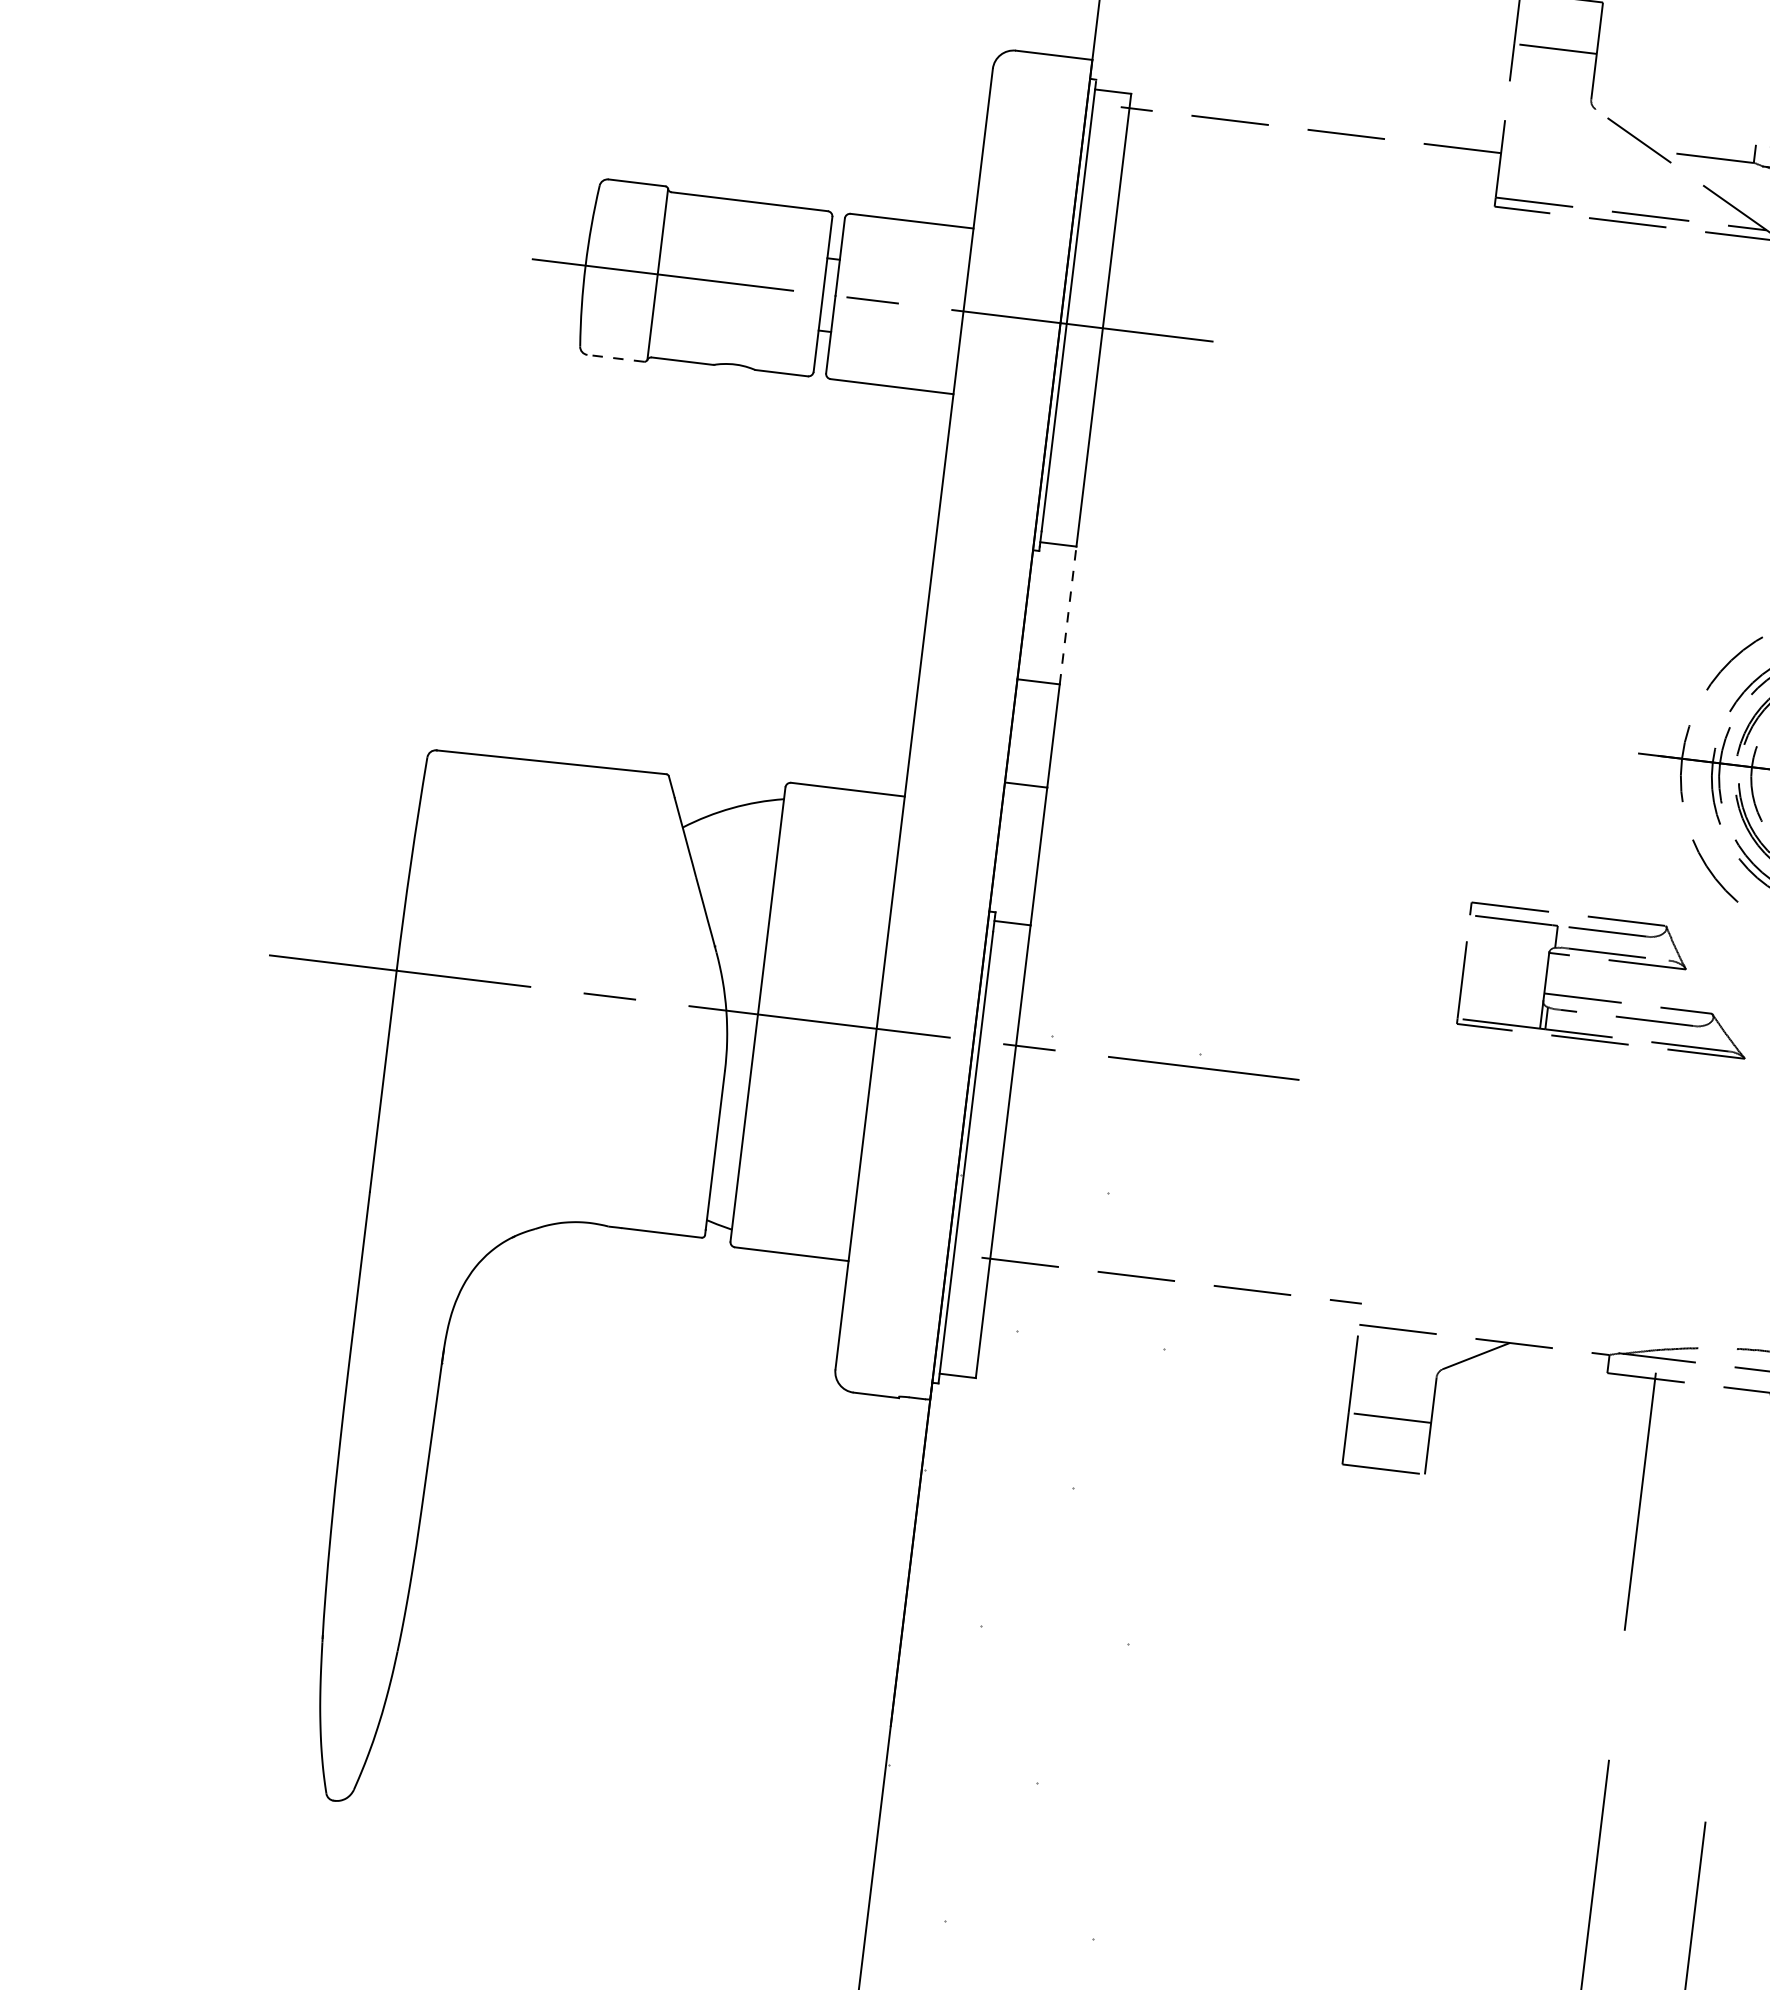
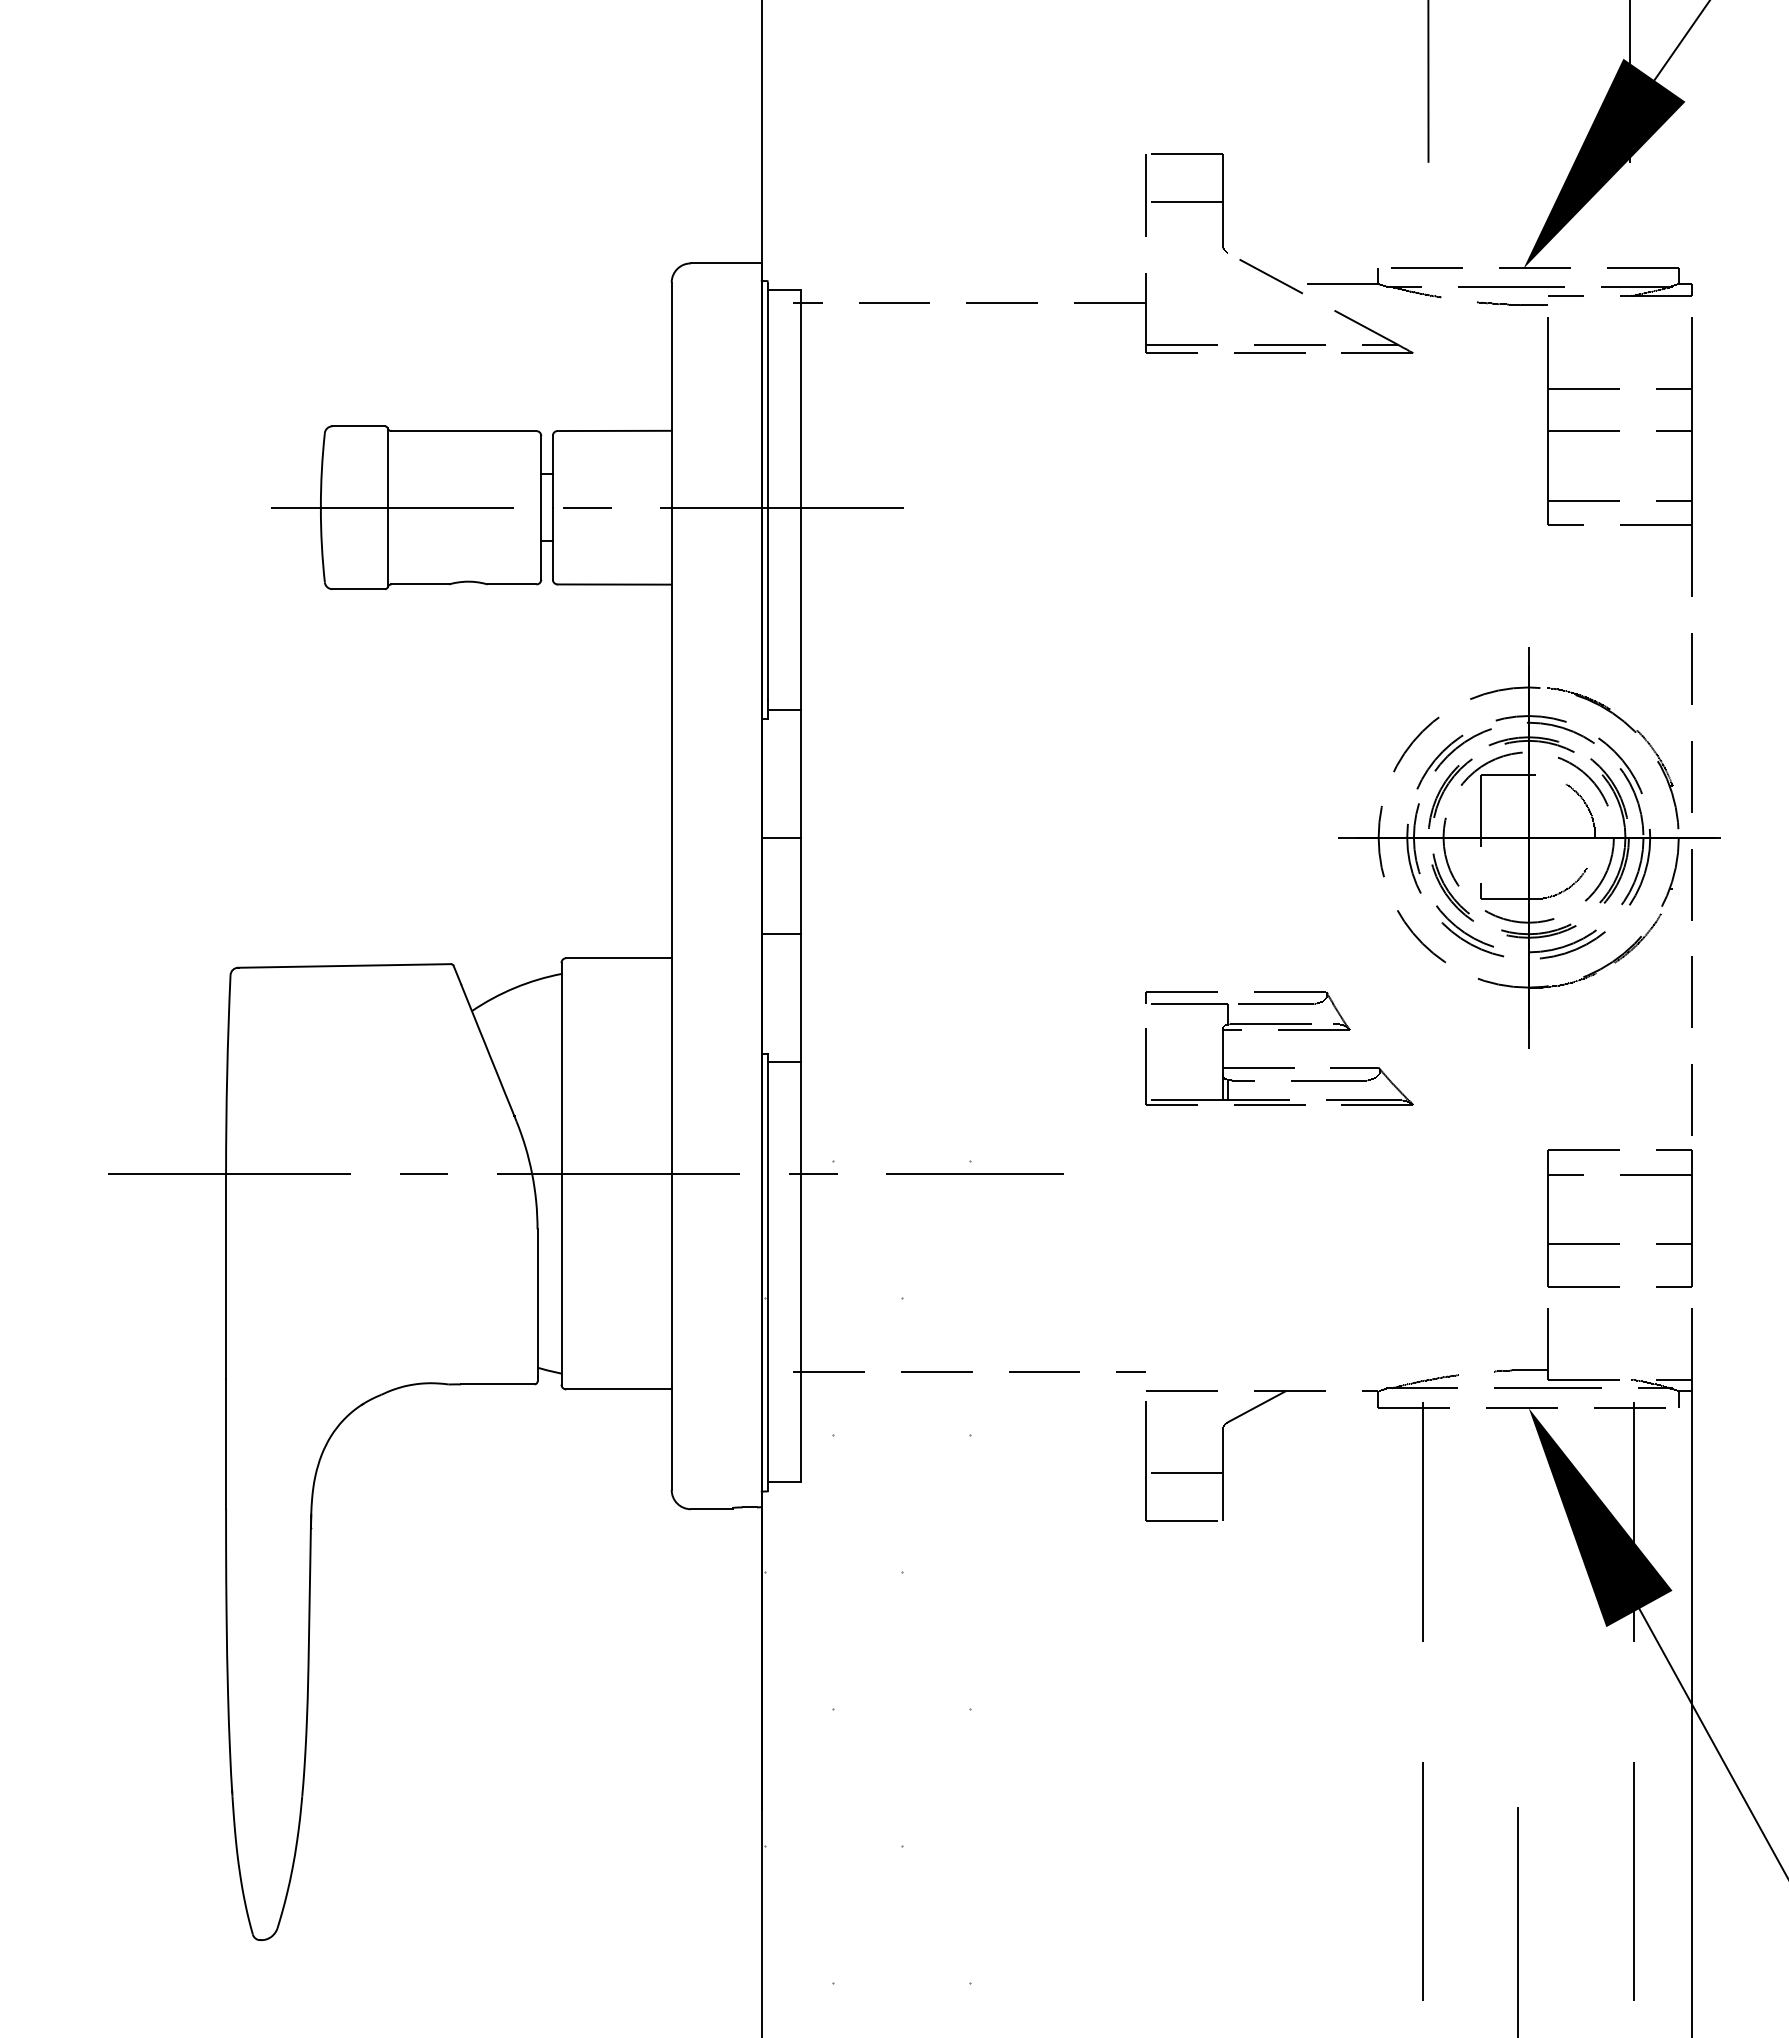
line: (615, 358) -> (358, 589), dashed -> solid
line: (1068, 615) -> (801, 774), dashed -> solid
part: (1610, 960) -> (1279, 1030), moved

